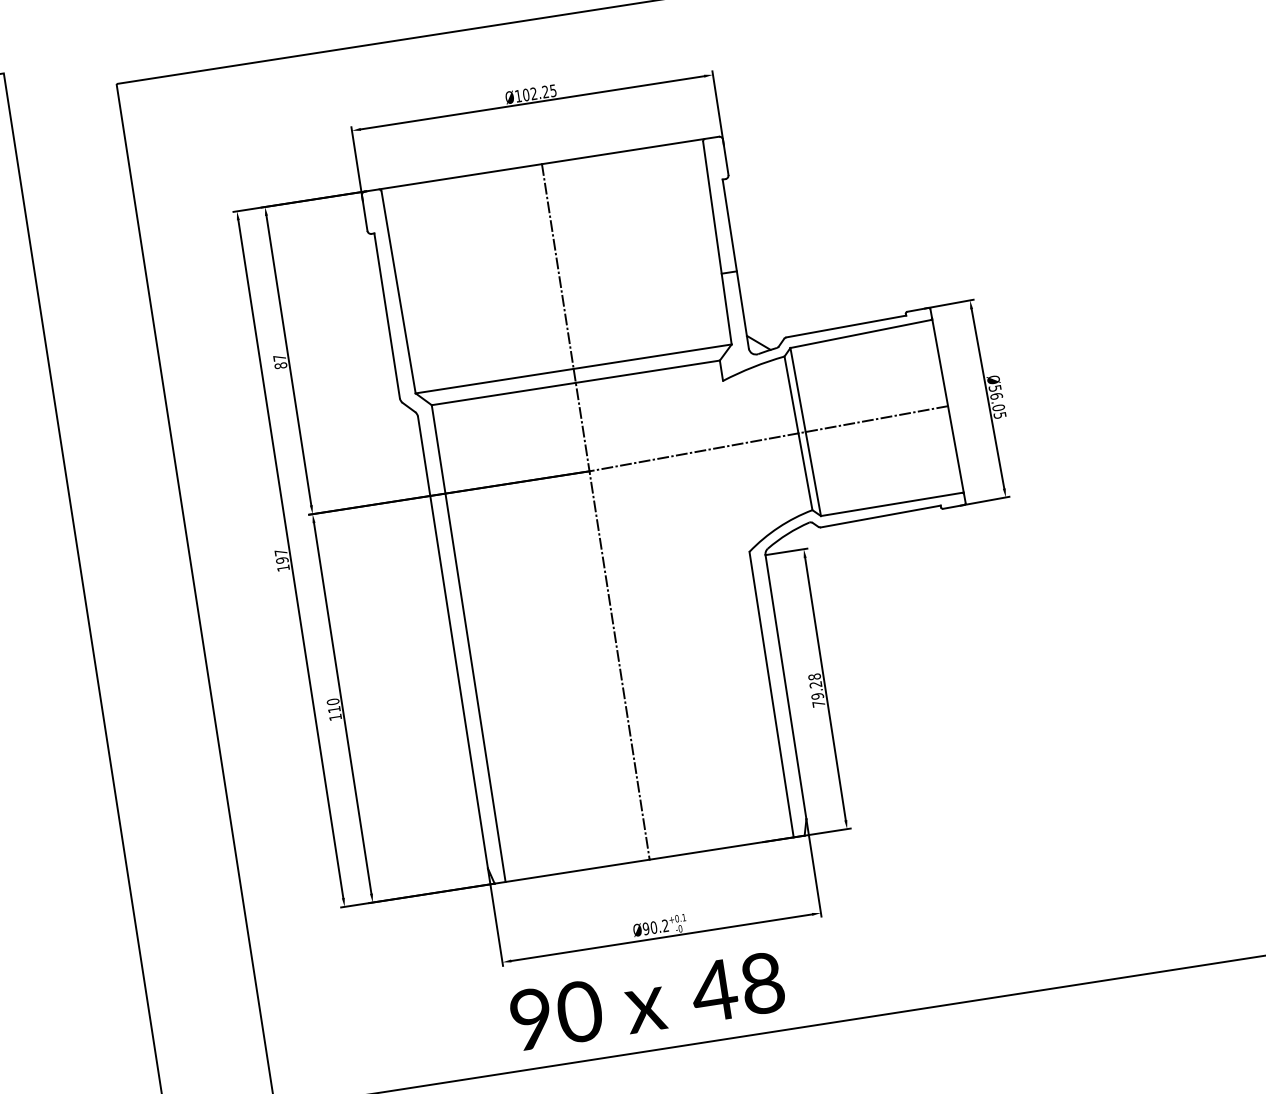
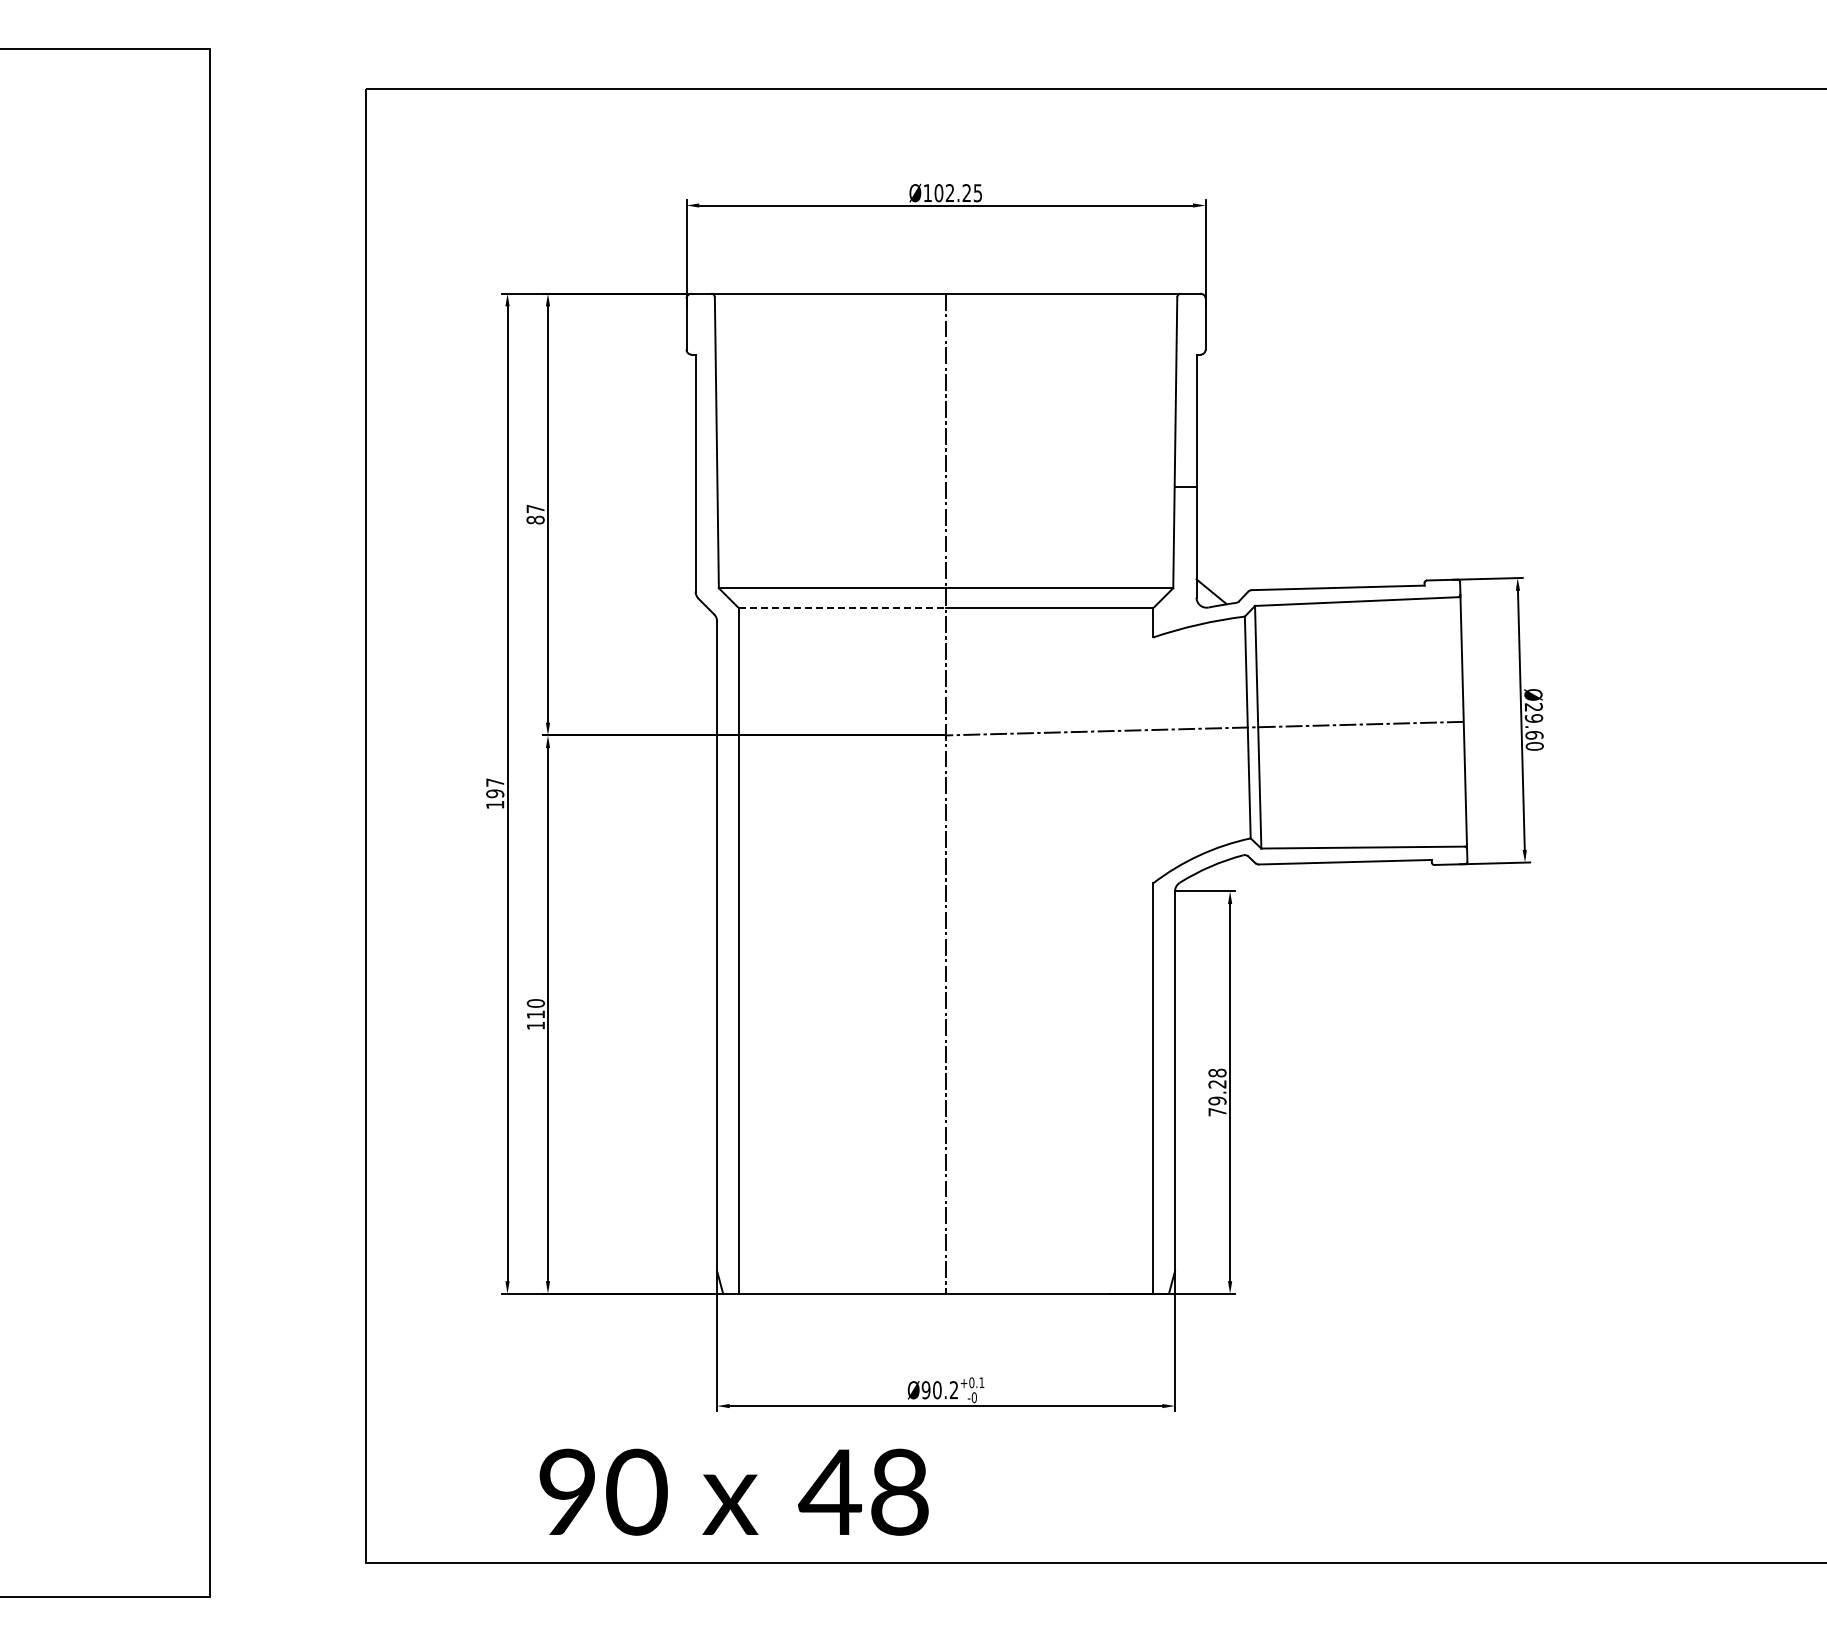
line: (503, 394) -> (842, 608), solid -> dashed
text: (997, 401) -> (1533, 726), Ø56.05 -> Ø29.60
text: (646, 1000) -> (733, 1491), moved

